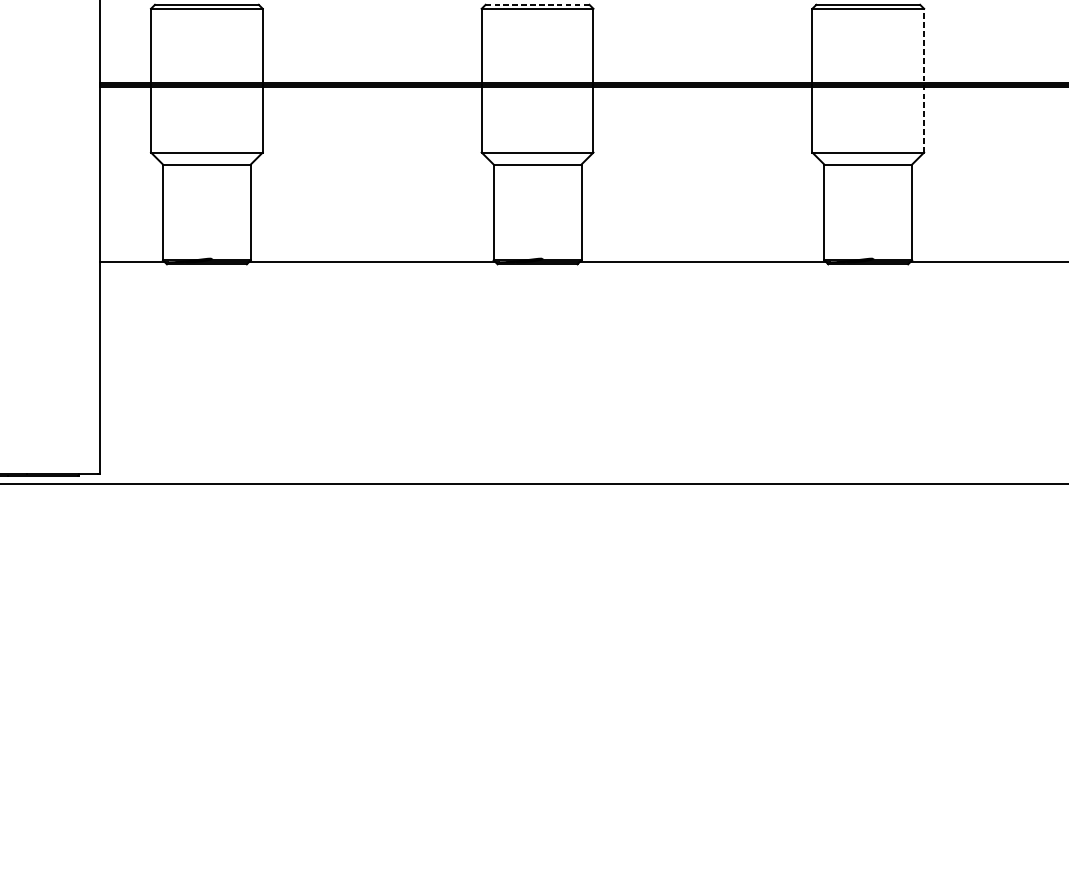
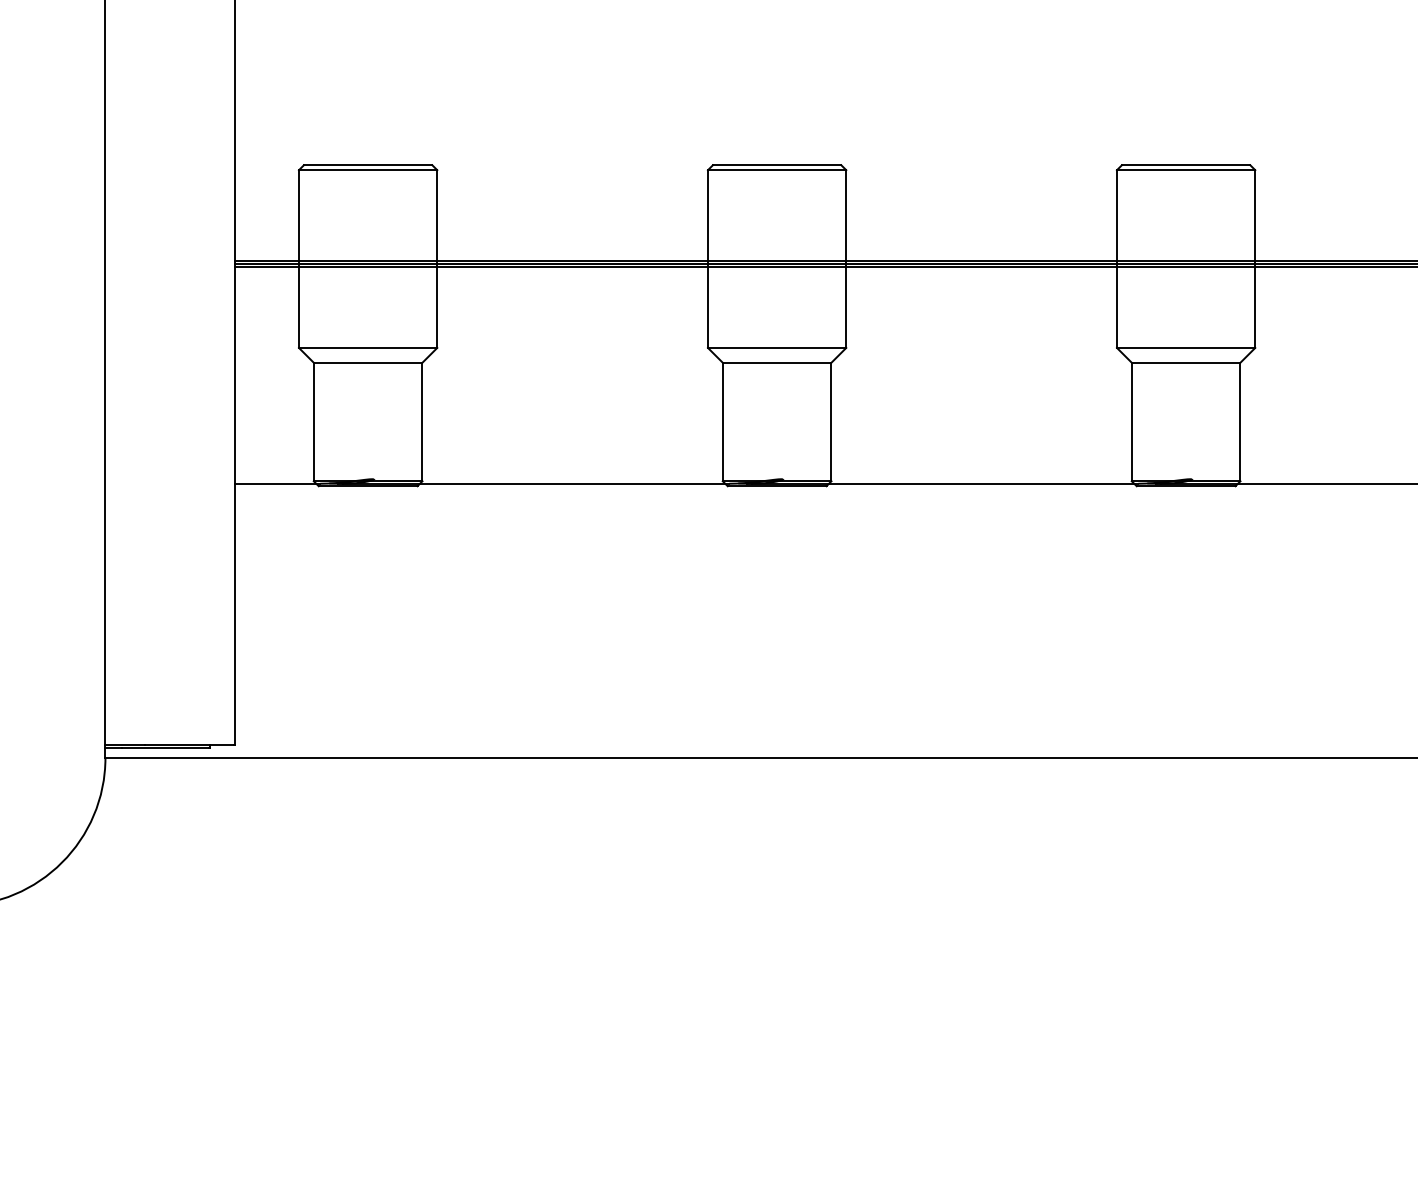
line: (537, 5) -> (777, 165), dashed -> solid
line: (924, 81) -> (1255, 259), dashed -> solid

